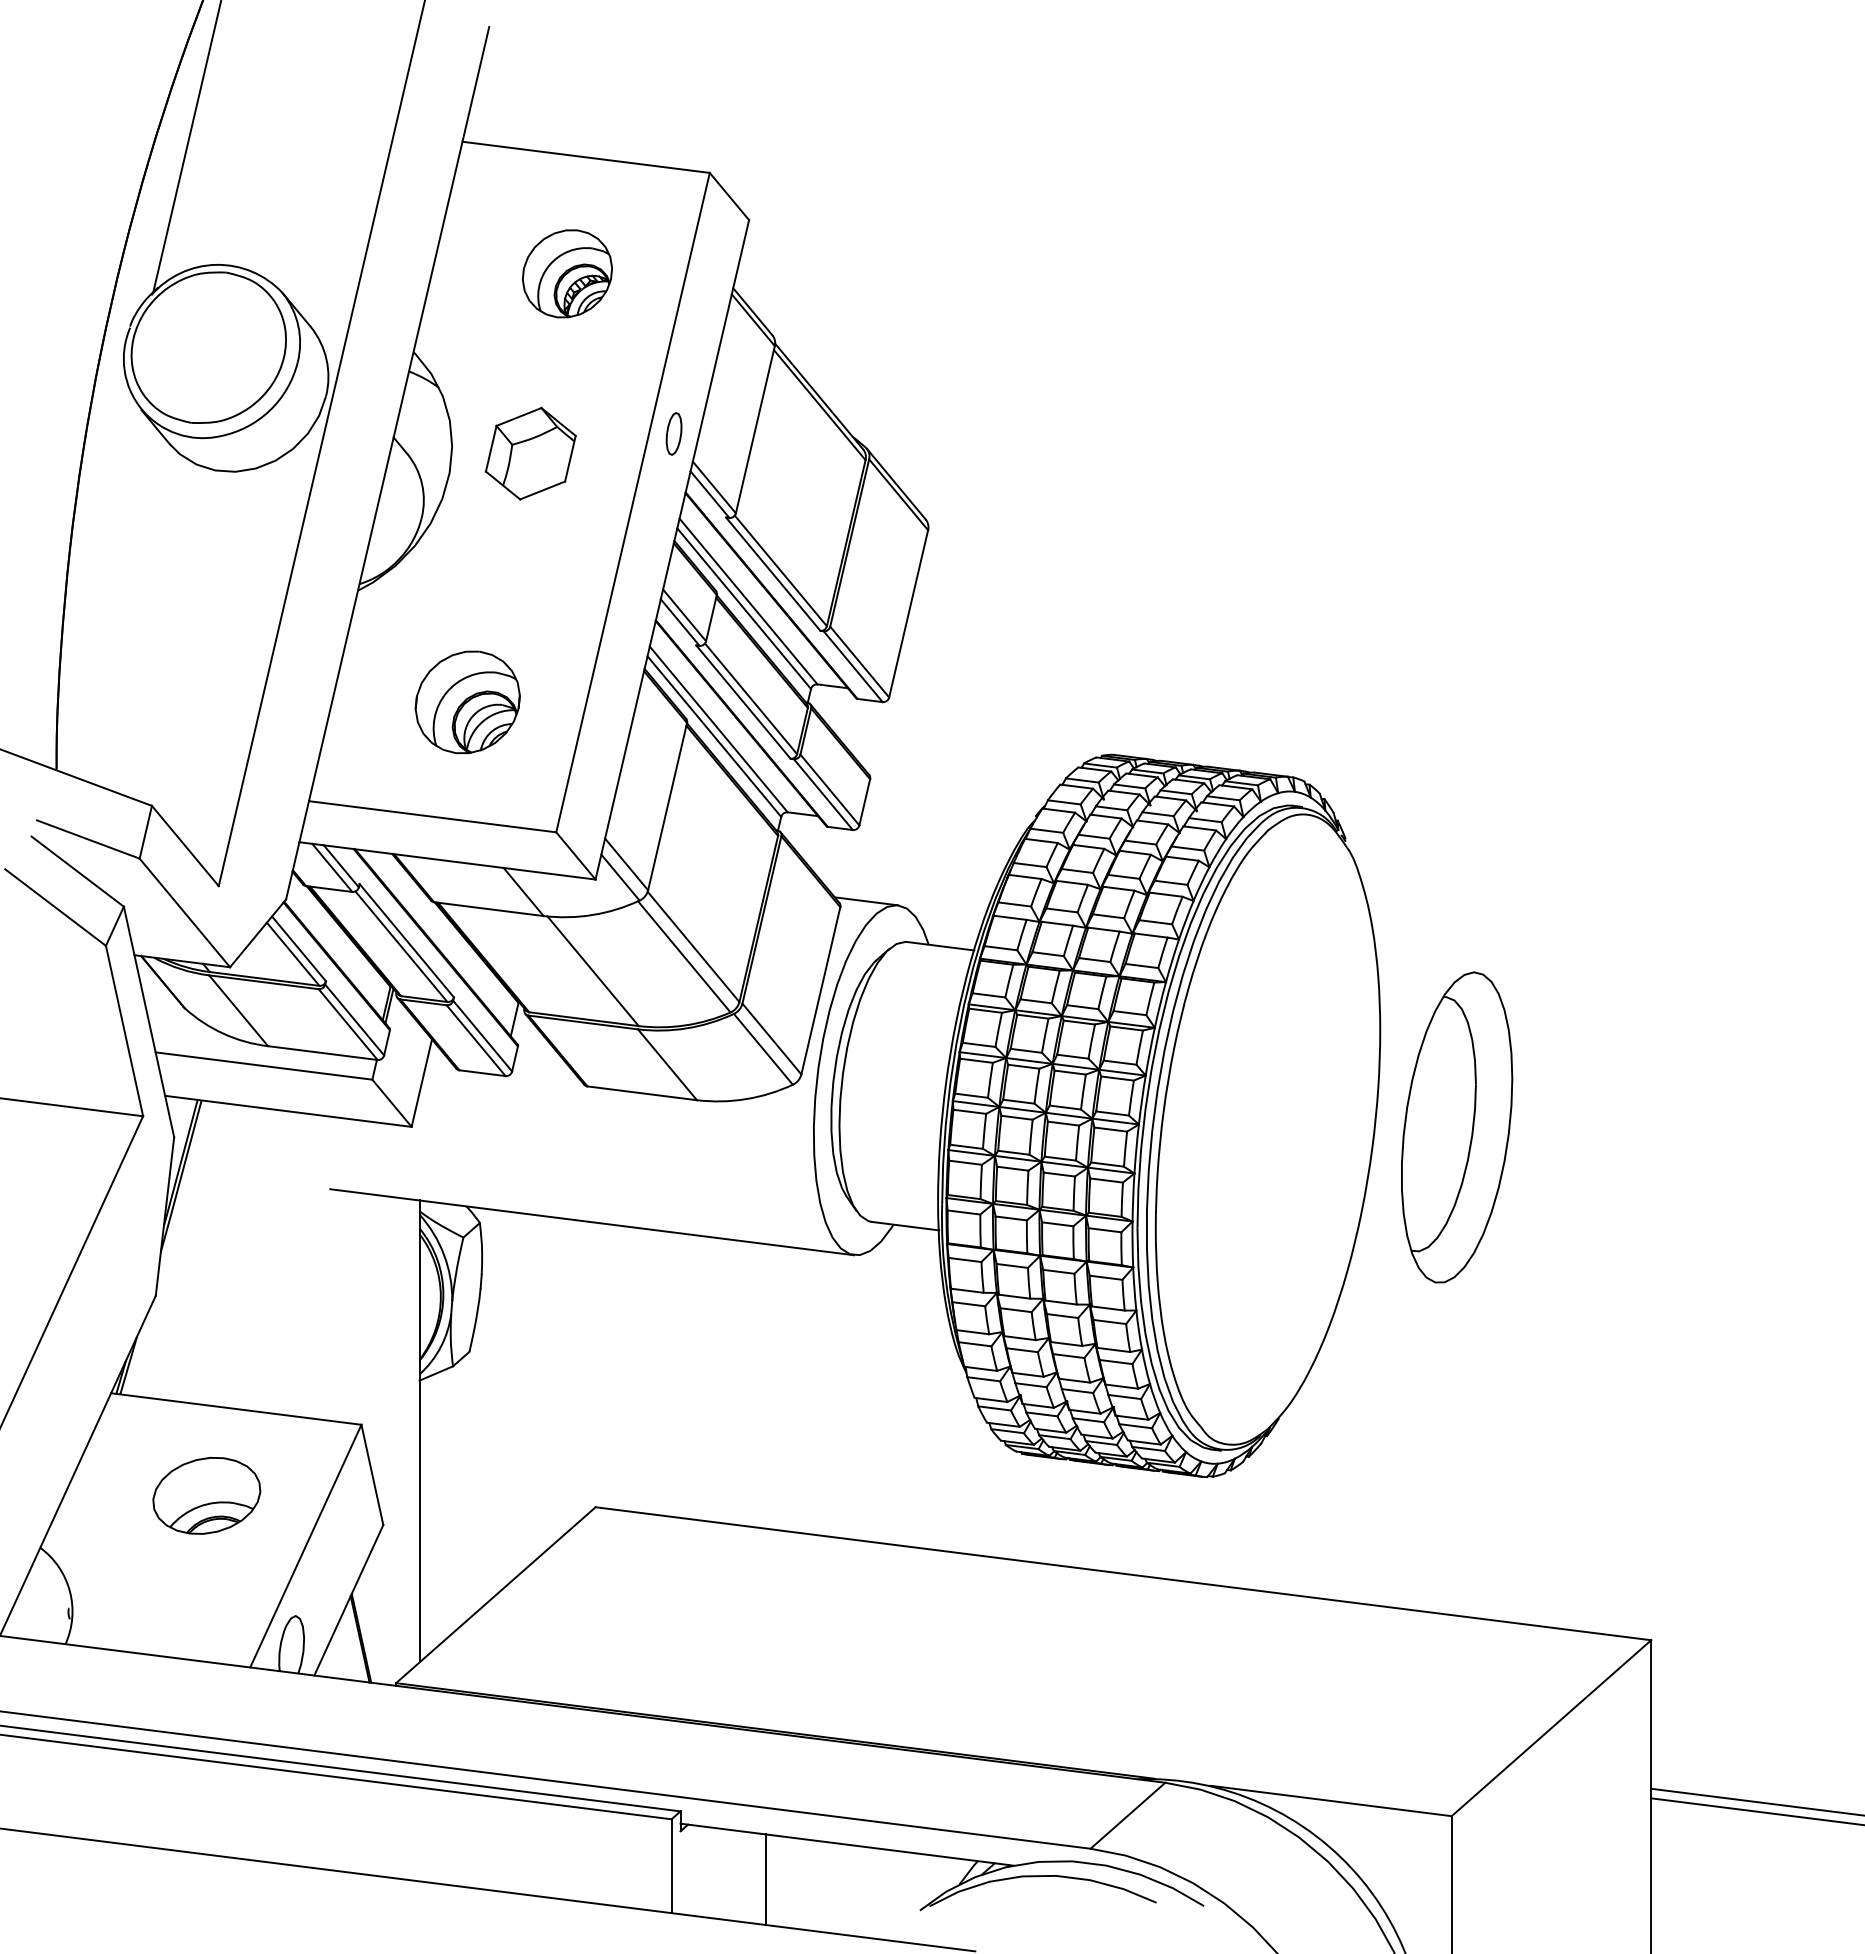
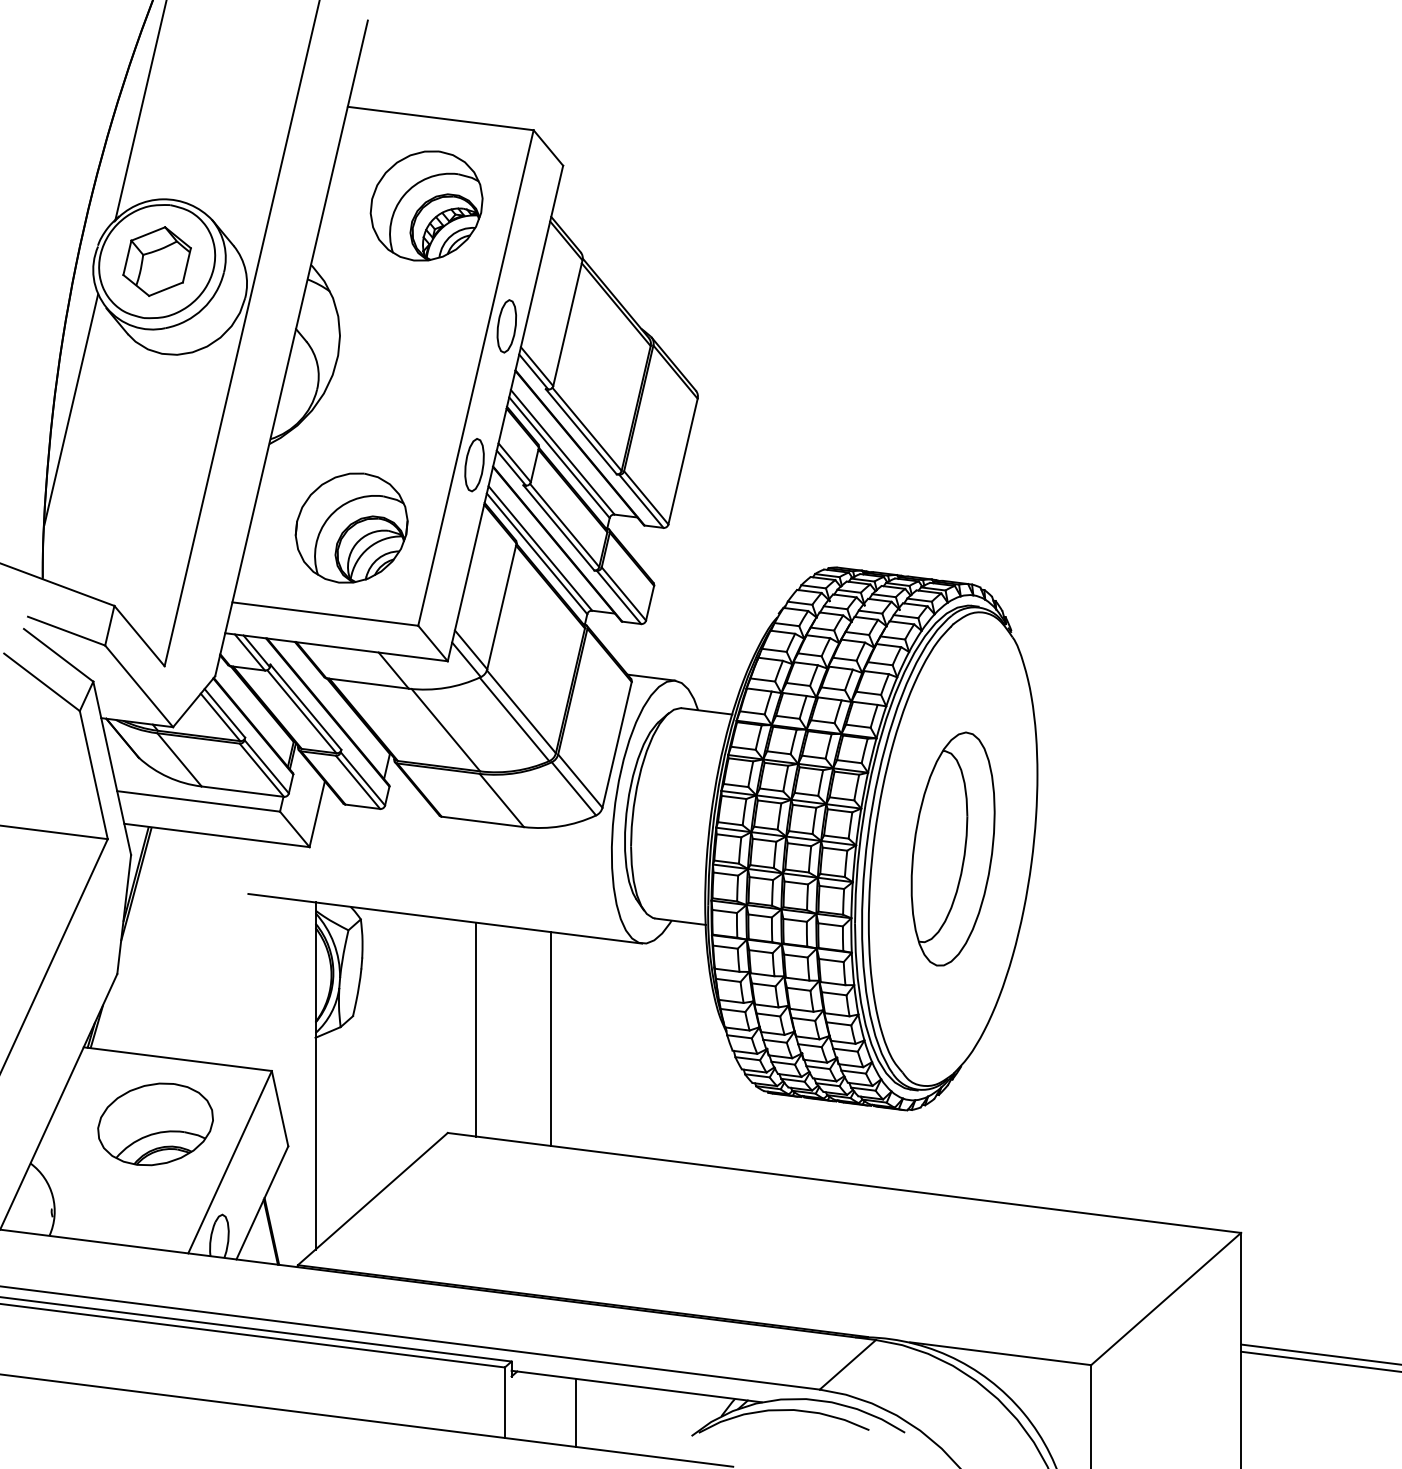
part: (567, 273) -> (426, 205), size x1.67
part: (673, 433) -> (506, 326), size x1.67
part: (530, 453) -> (156, 261), moved
line: (94, 544) -> (71, 409), added
part: (630, 618) -> (474, 465), added
part: (467, 702) -> (351, 528), size x1.43
part: (1457, 1127) -> (953, 849), moved
line: (633, 1369) -> (476, 1029), added
line: (733, 1381) -> (551, 1038), added
part: (206, 1495) -> (155, 1124), size x1.43

